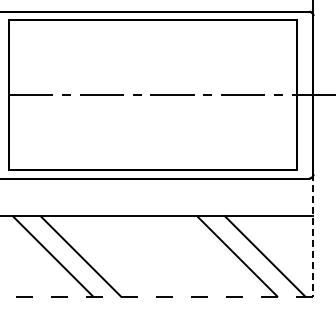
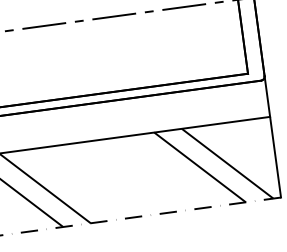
line: (313, 236) -> (272, 137), dashed -> solid

